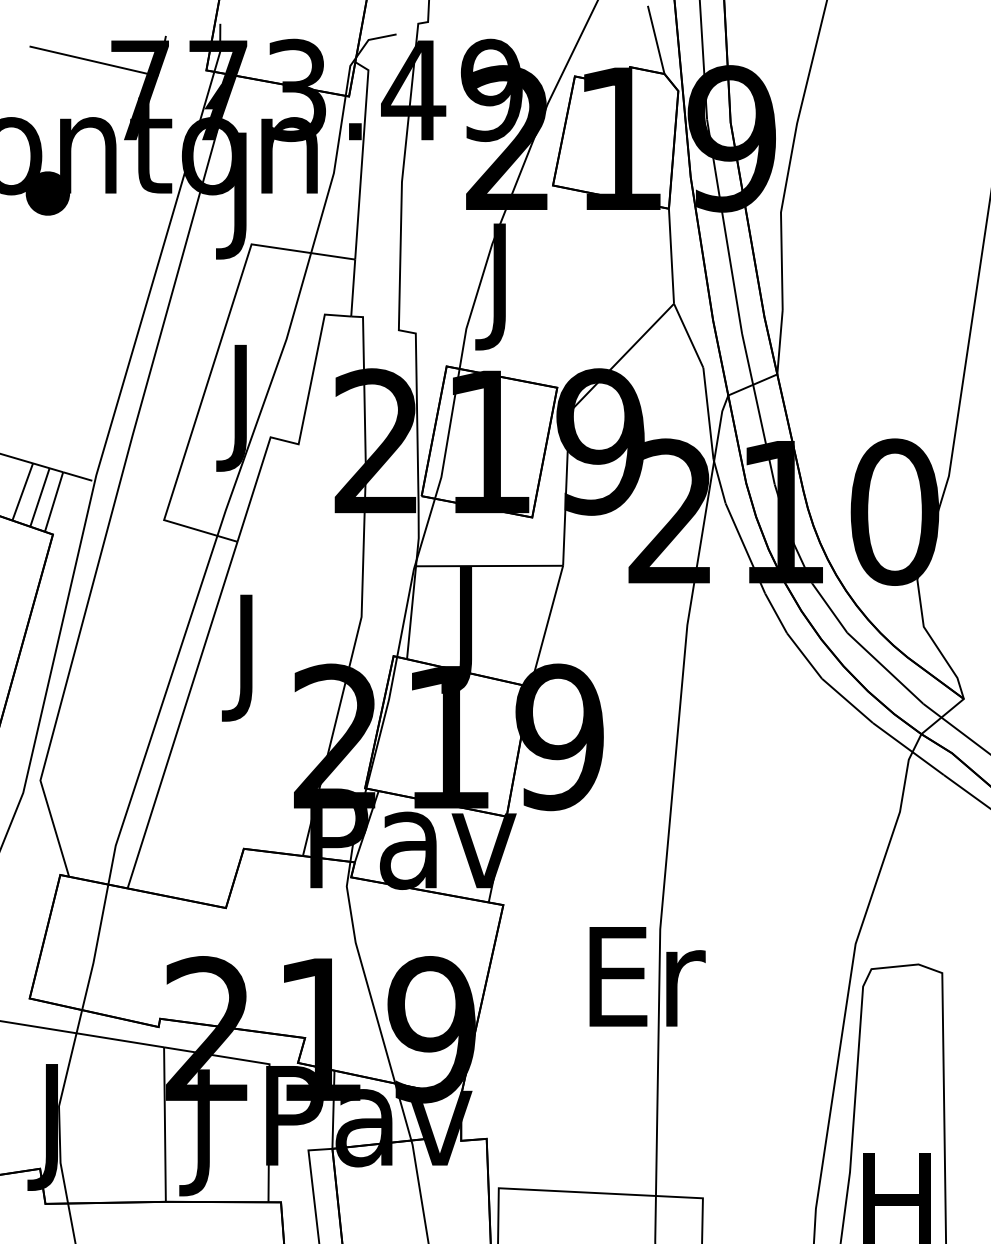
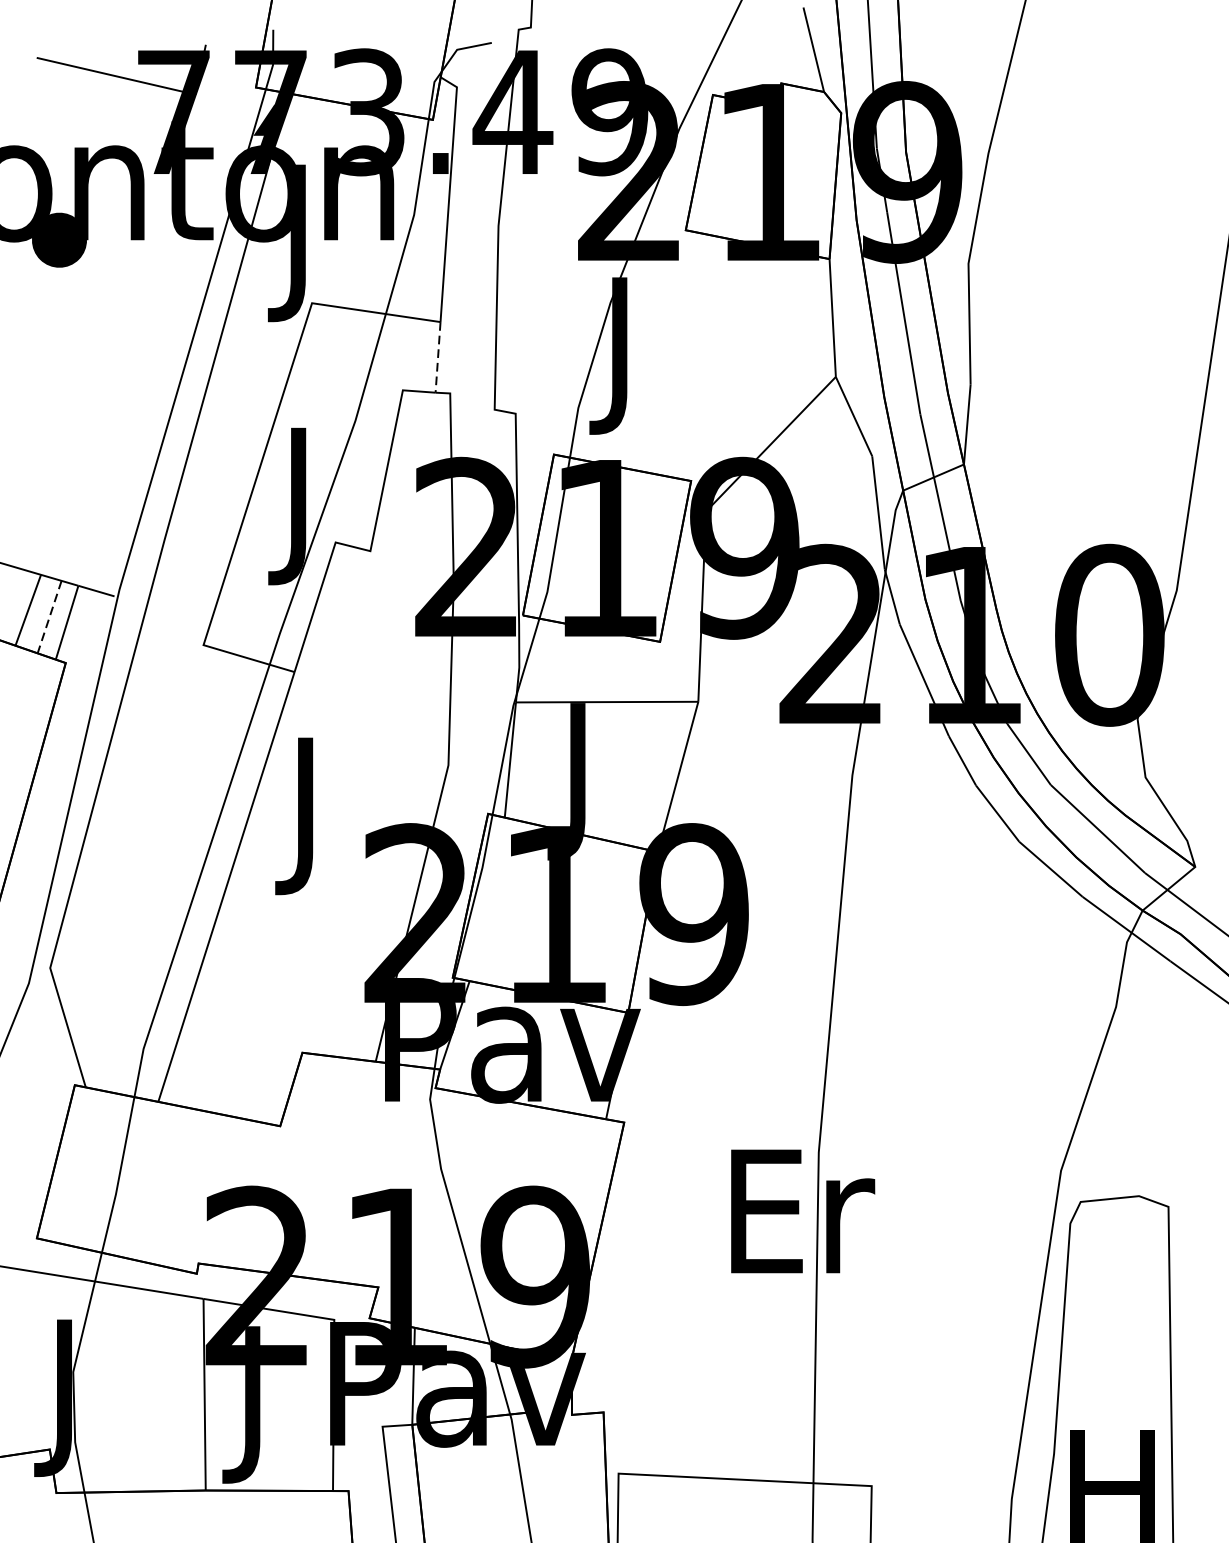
line: (353, 288) -> (438, 357), solid -> dashed
line: (39, 497) -> (49, 617), solid -> dashed

